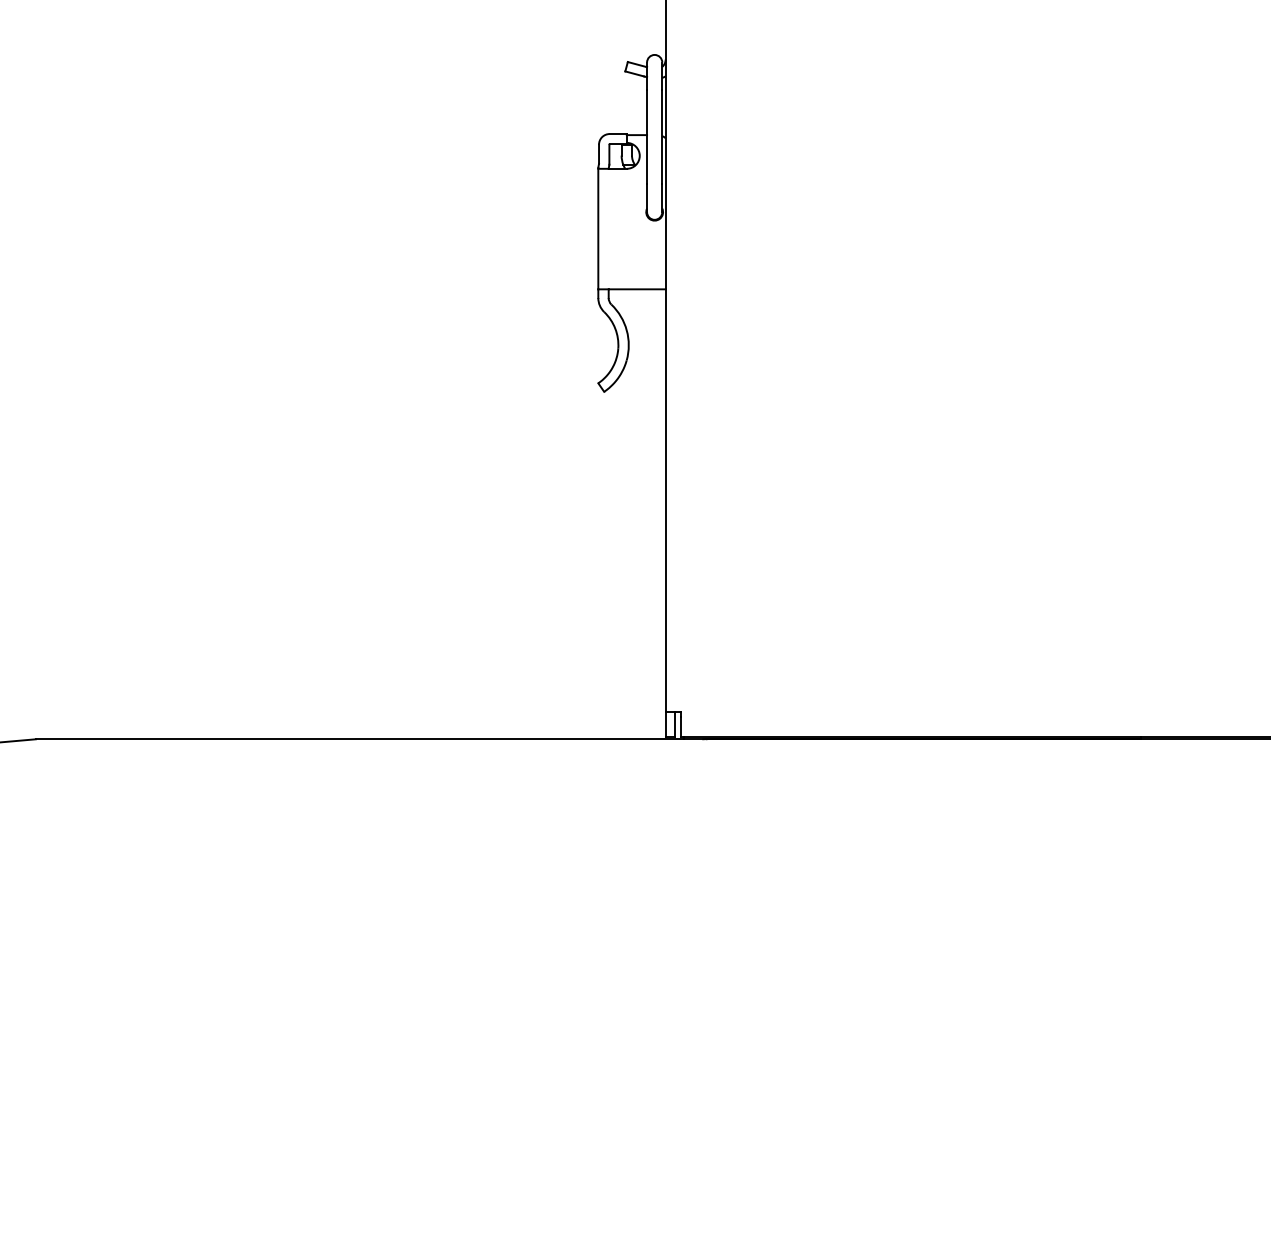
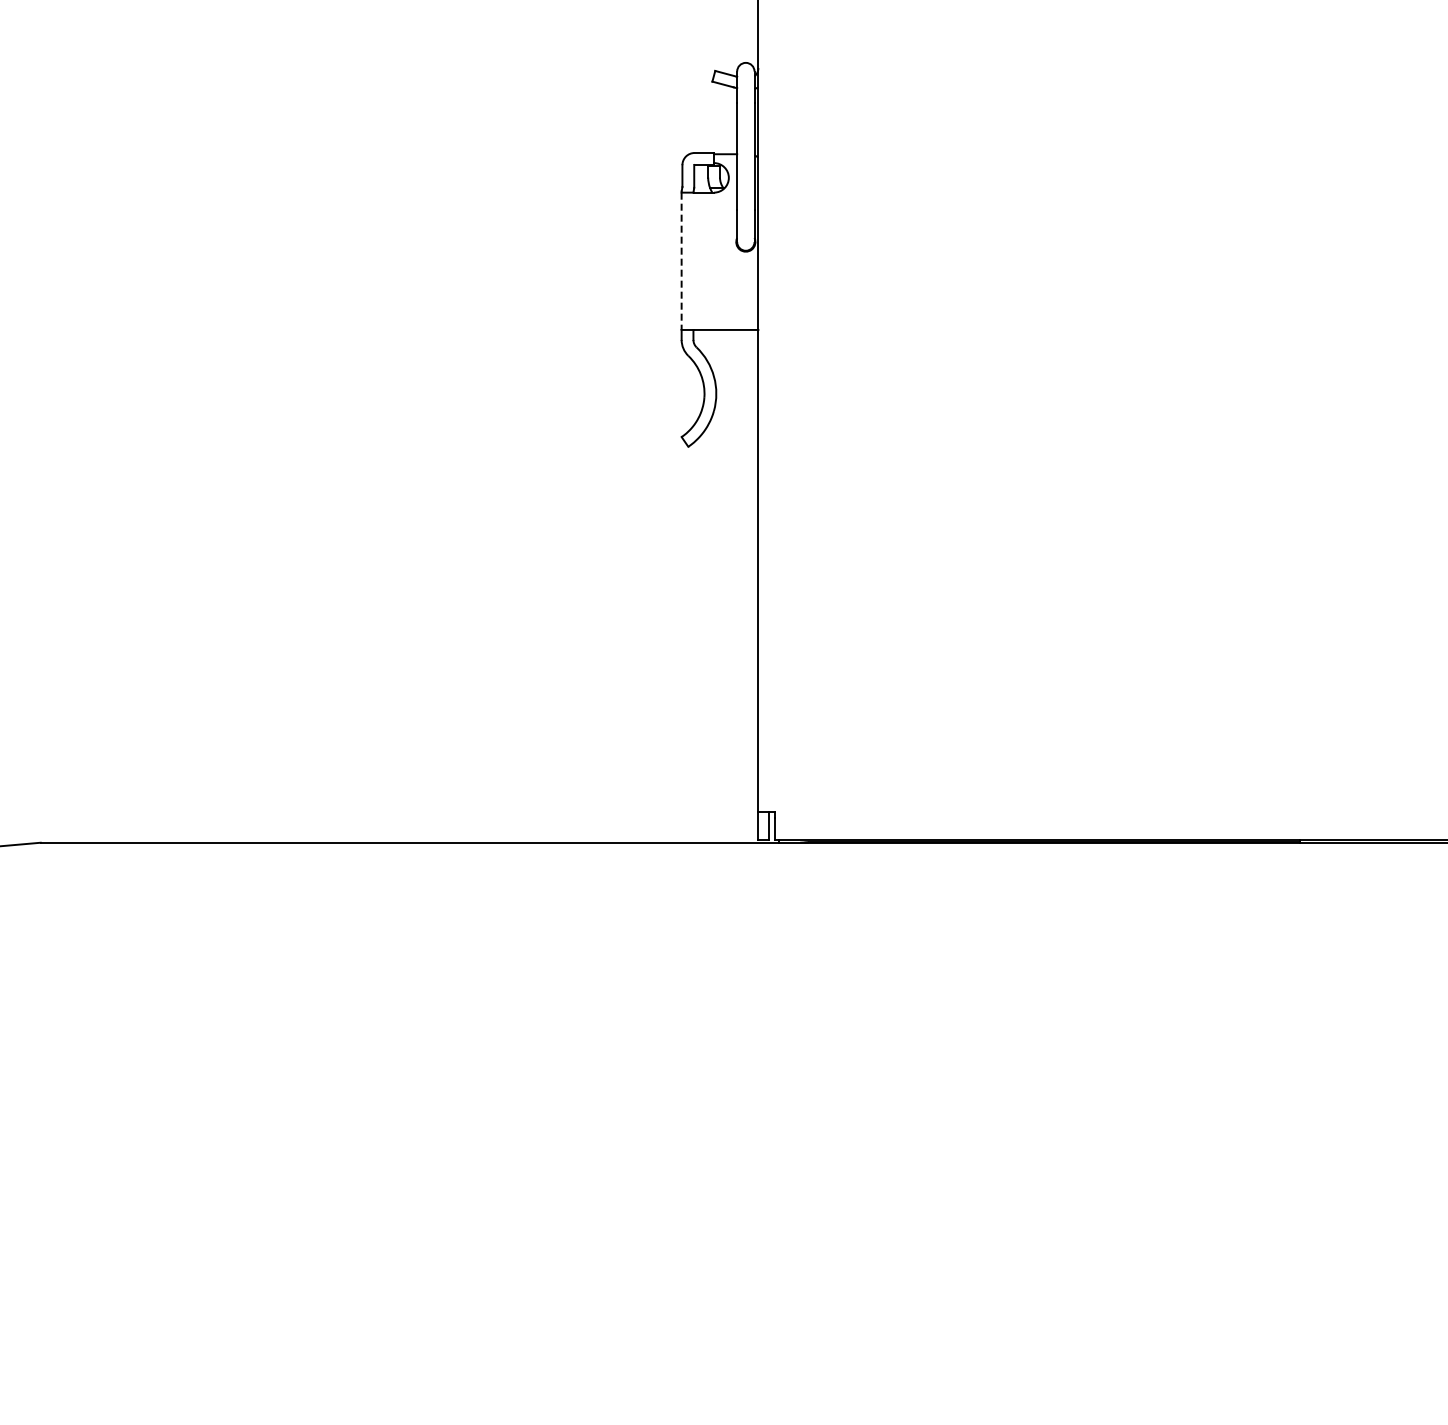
line: (598, 229) -> (681, 261), solid -> dashed

